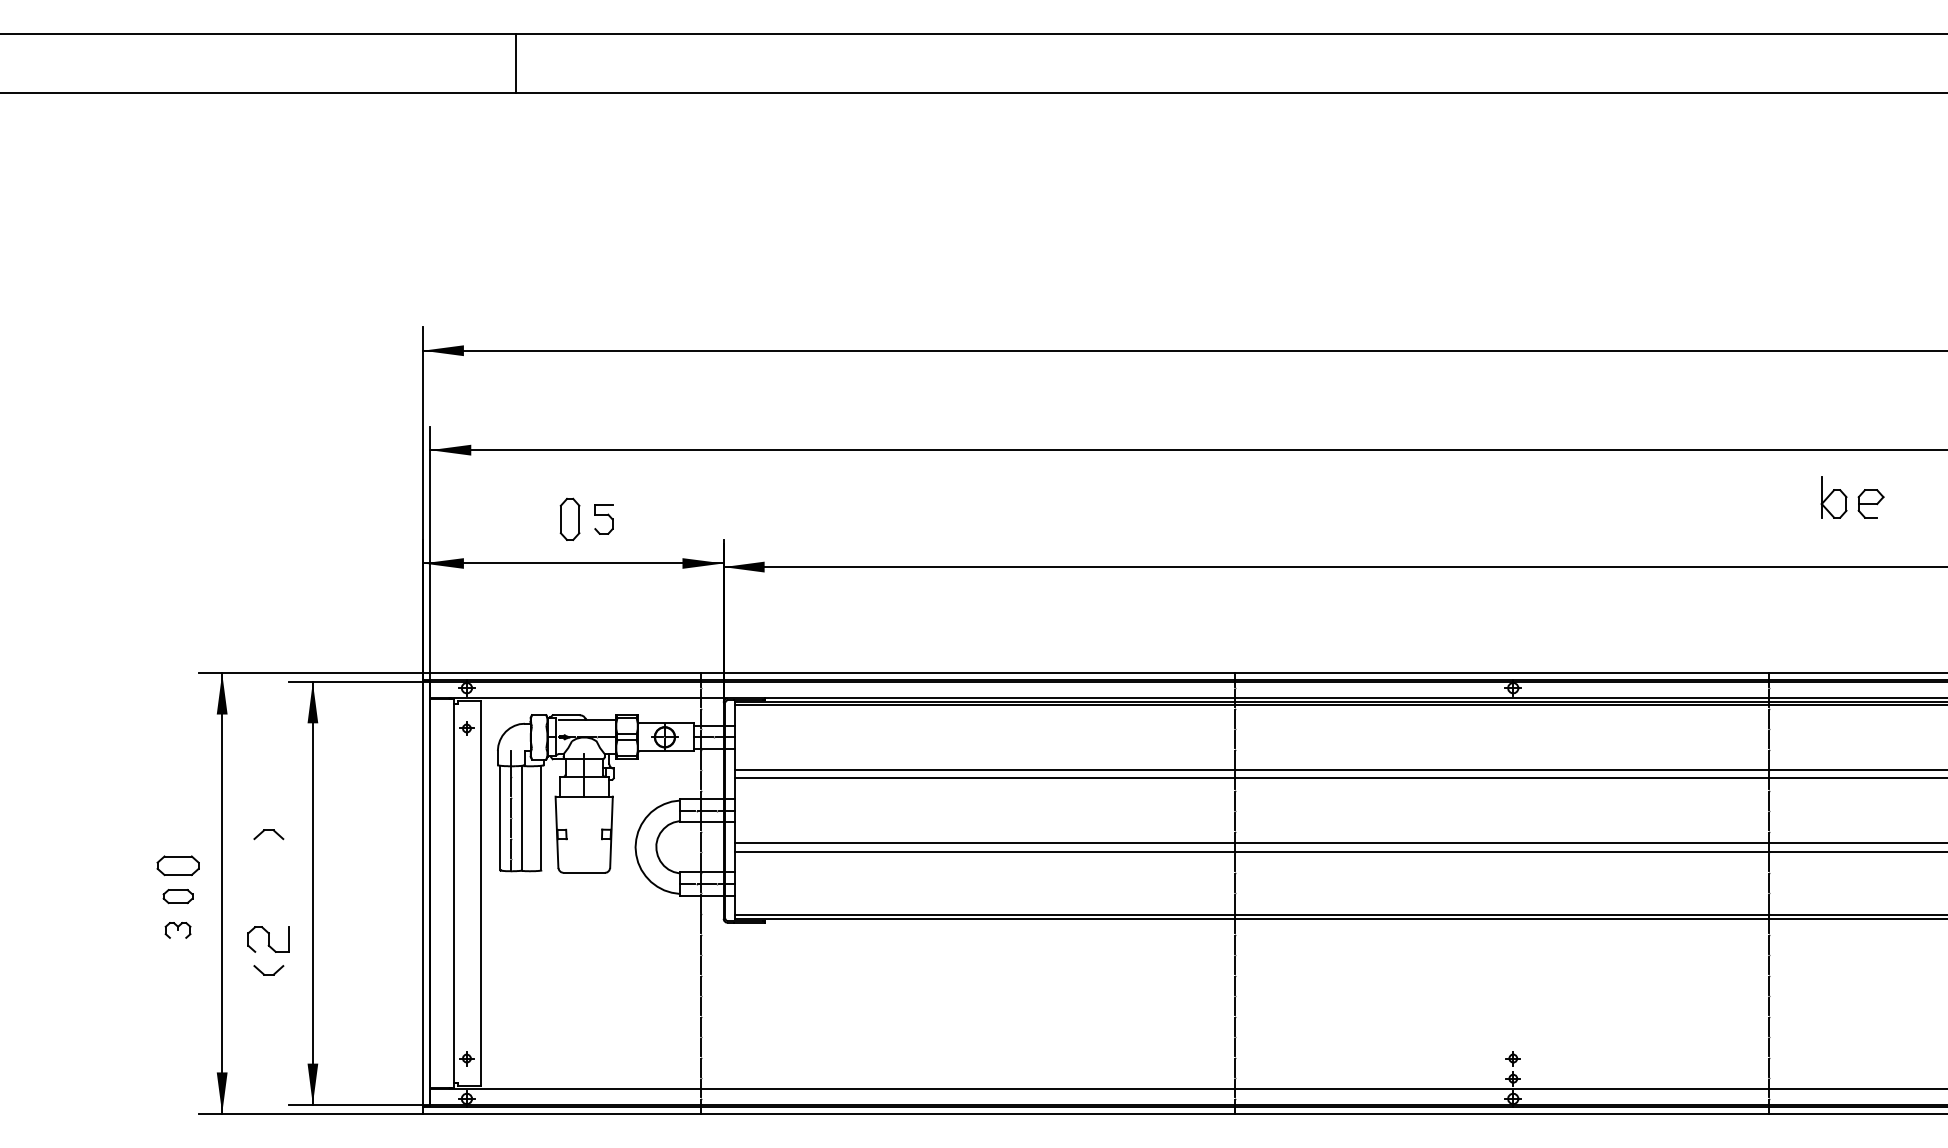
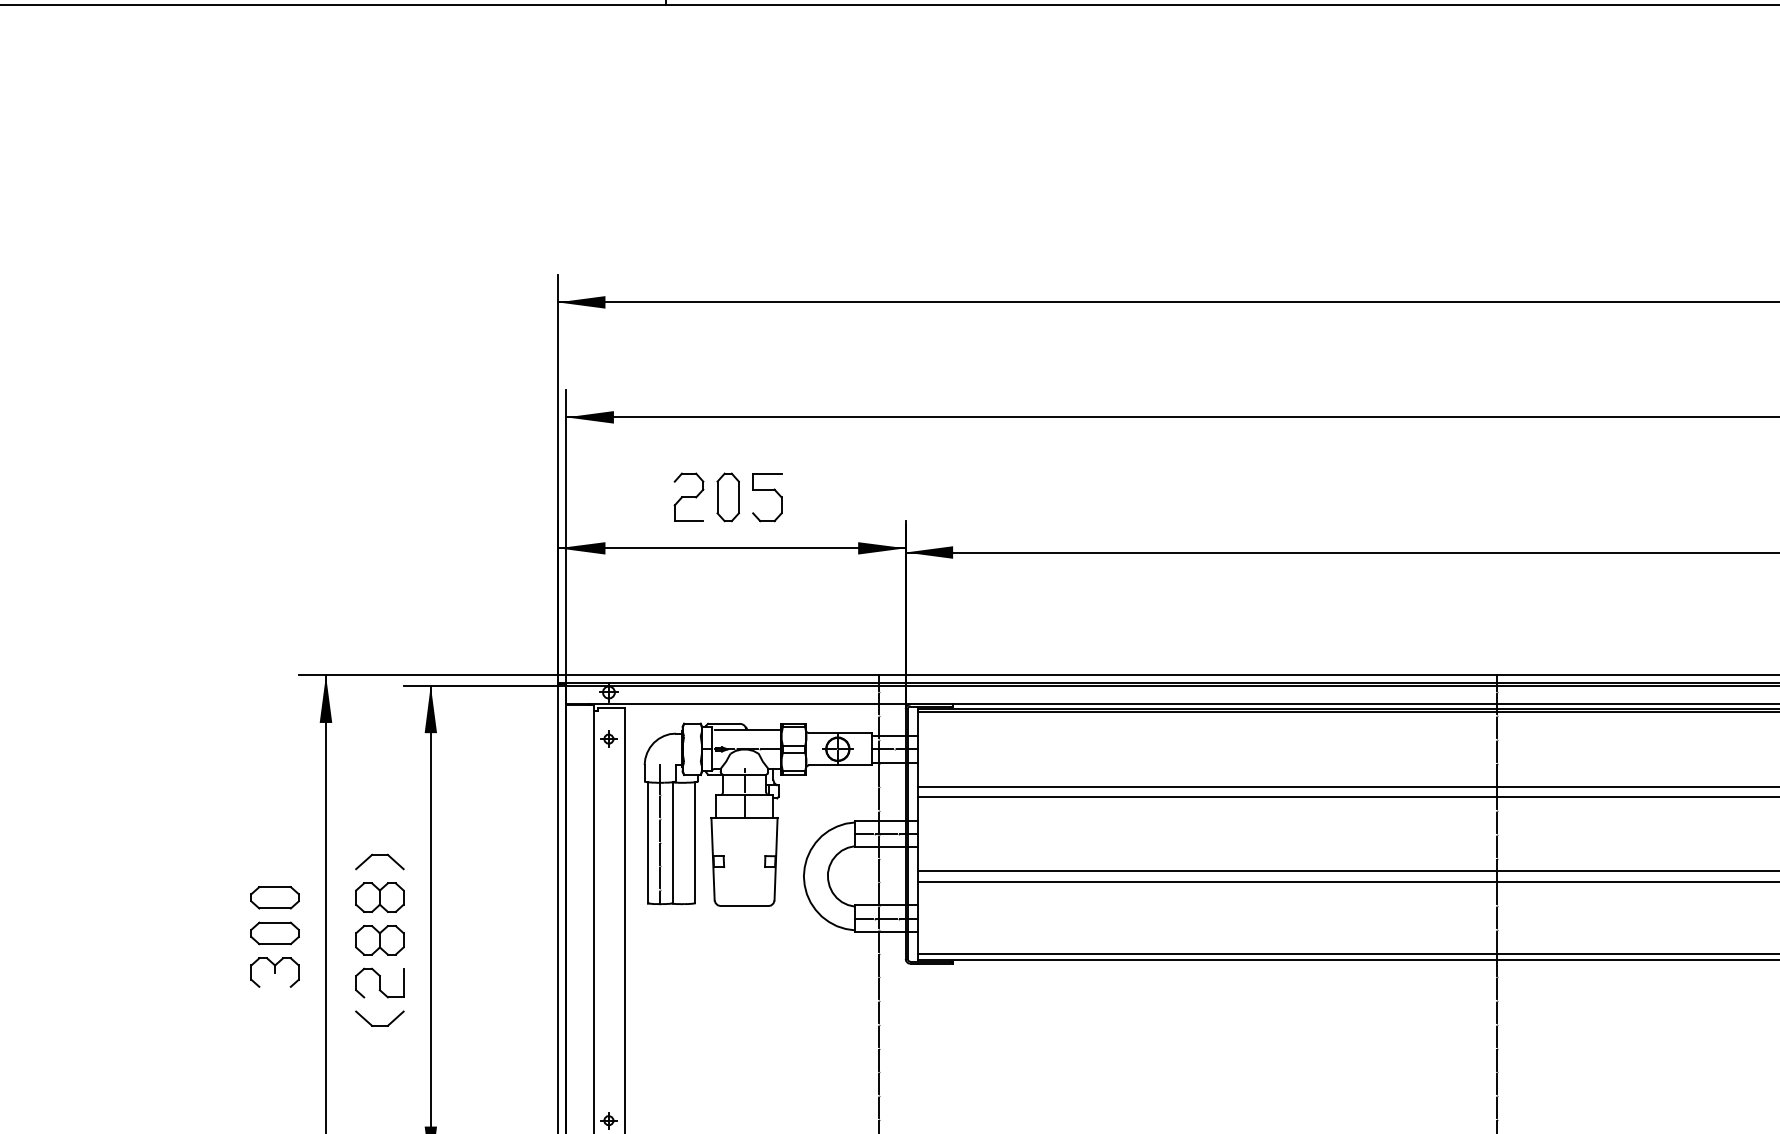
part: (535, 518) -> (688, 496), added
part: (603, 519) -> (766, 497), size x1.43
part: (268, 834) -> (379, 861), size x1.43
part: (268, 865) -> (379, 897), added
part: (177, 896) -> (274, 933), size x1.43
part: (268, 902) -> (379, 940), added
part: (177, 930) -> (274, 972), size x1.67
part: (268, 970) -> (379, 1018), size x1.43

